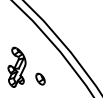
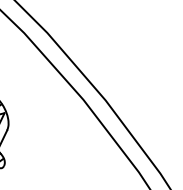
part: (40, 78) -> (40, 156), removed

